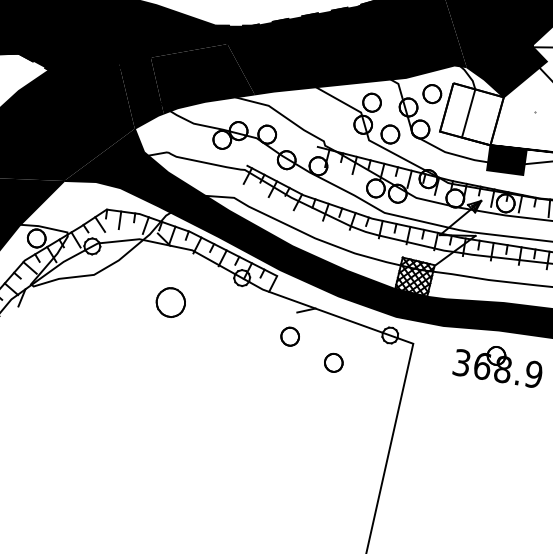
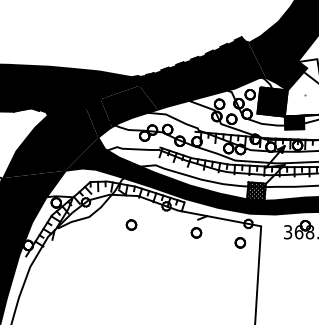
fill: (471, 113) -> (272, 101), added
part: (171, 301) -> (131, 224), size x0.62
part: (334, 362) -> (240, 242), moved

